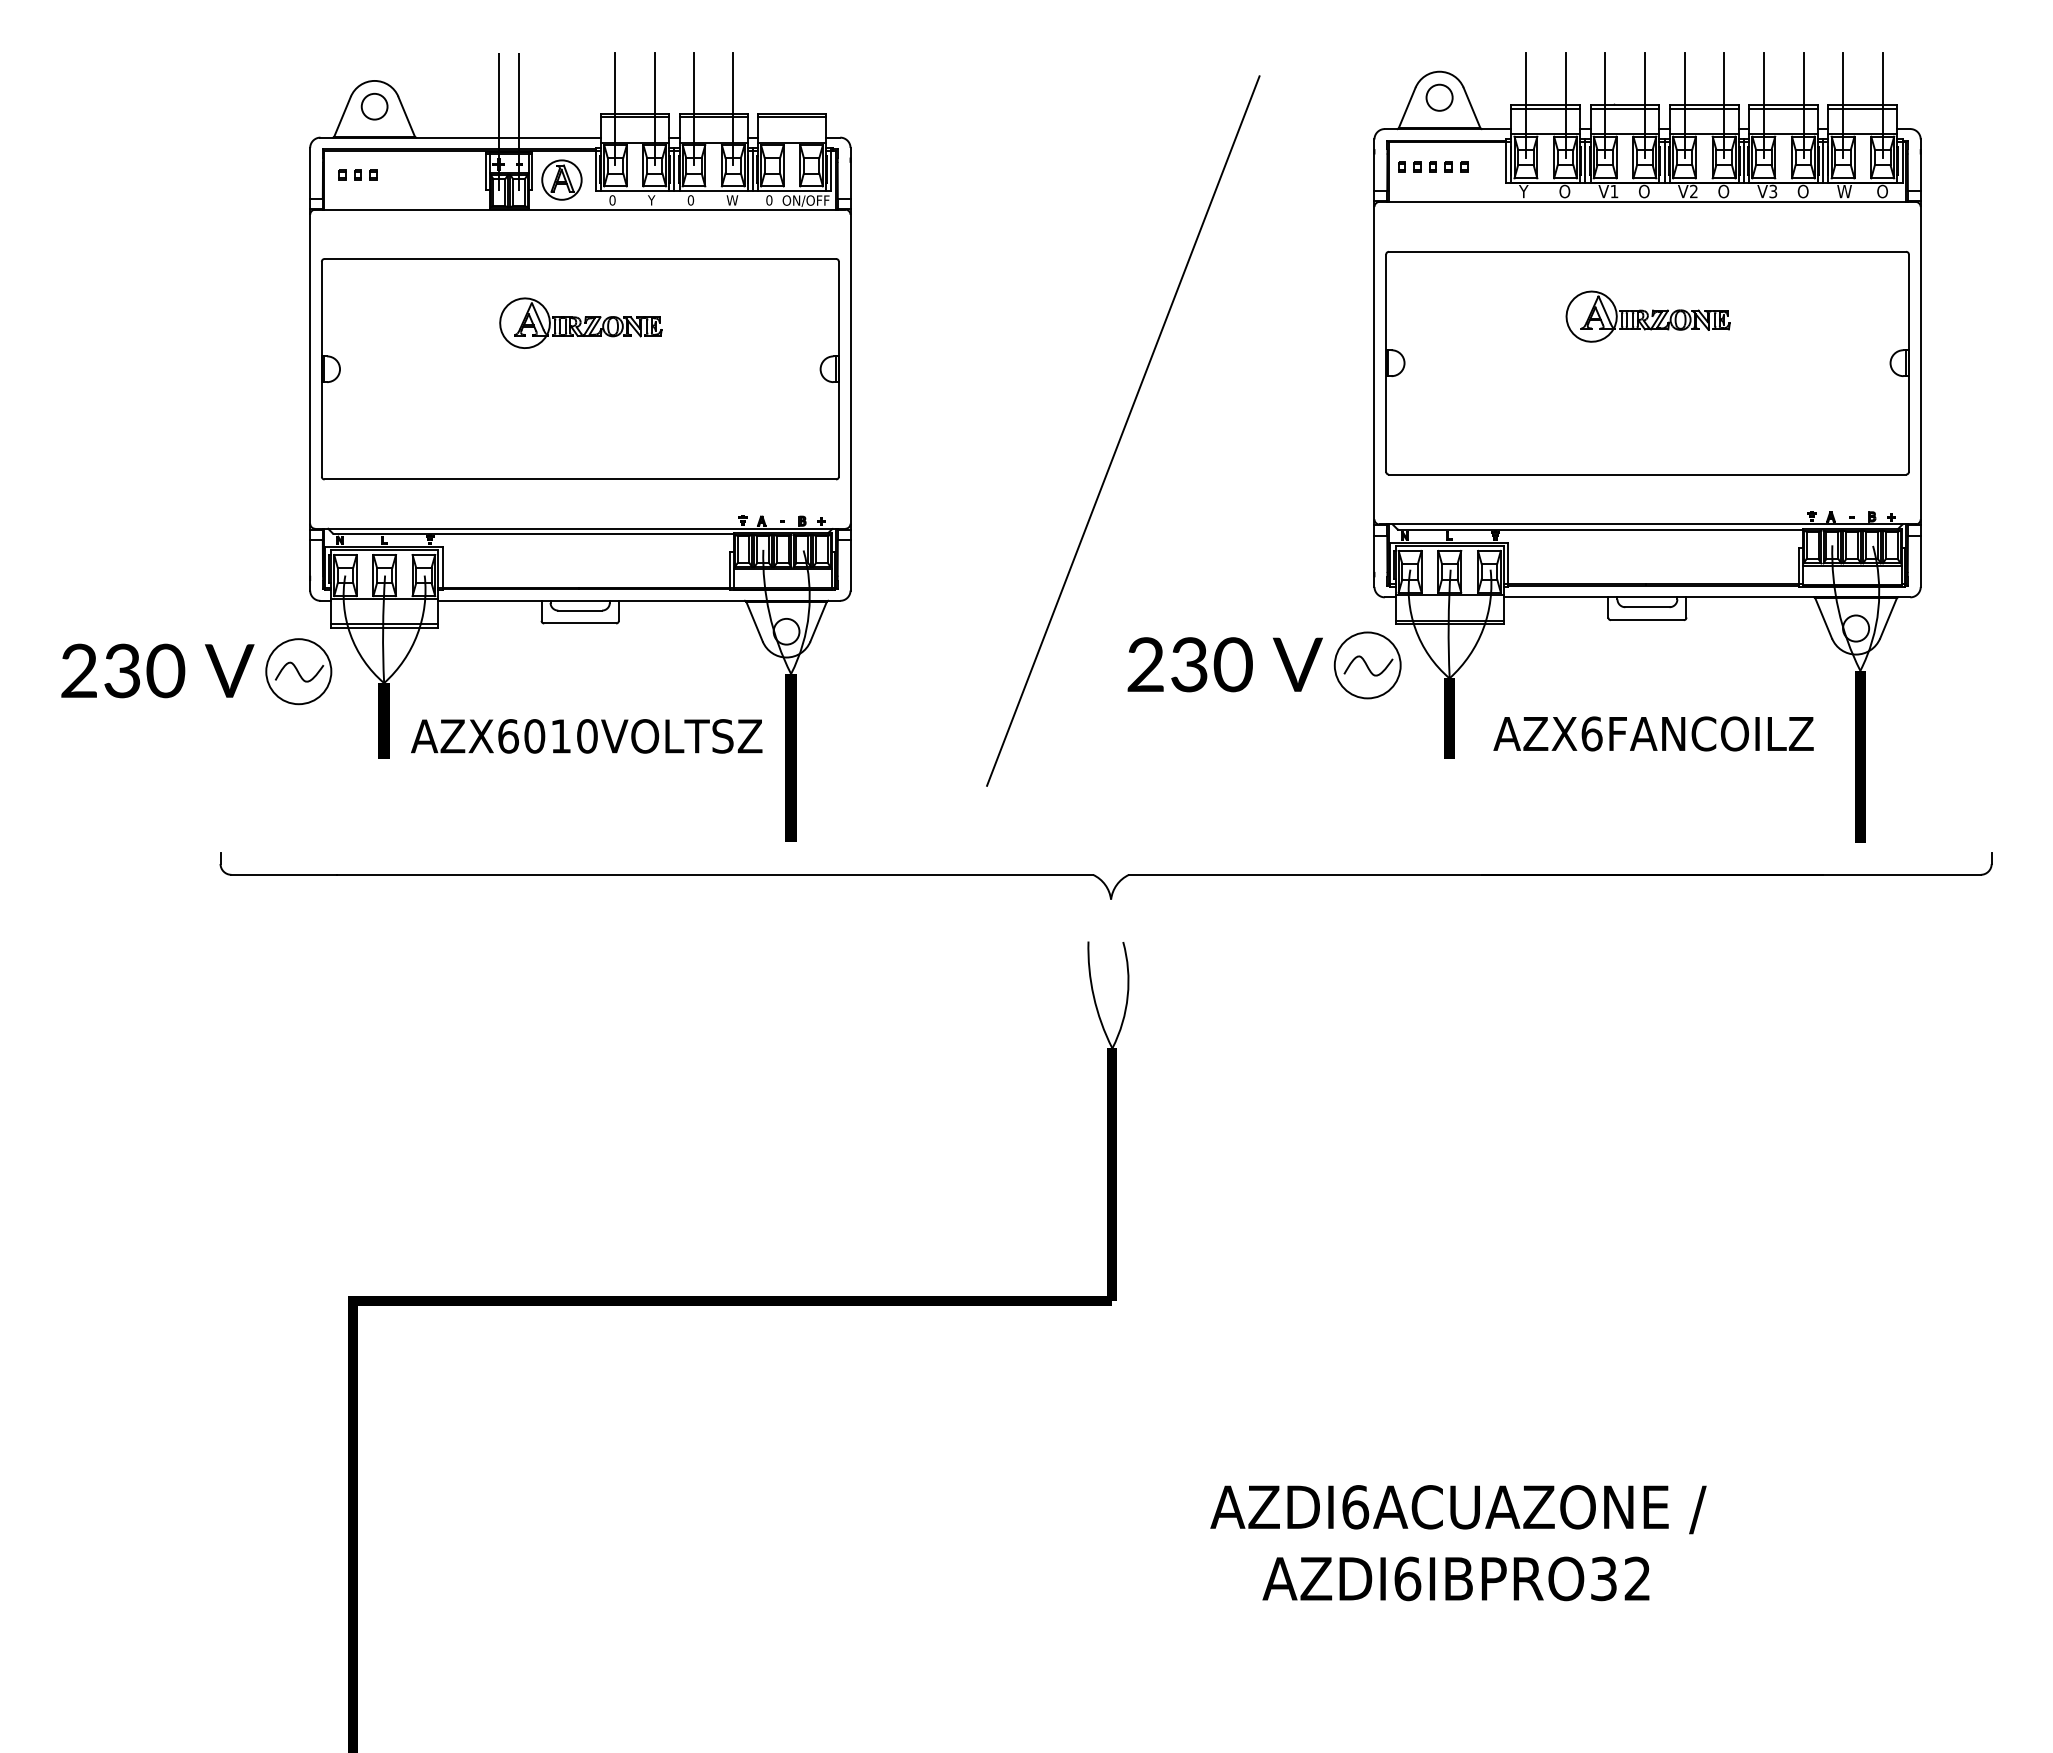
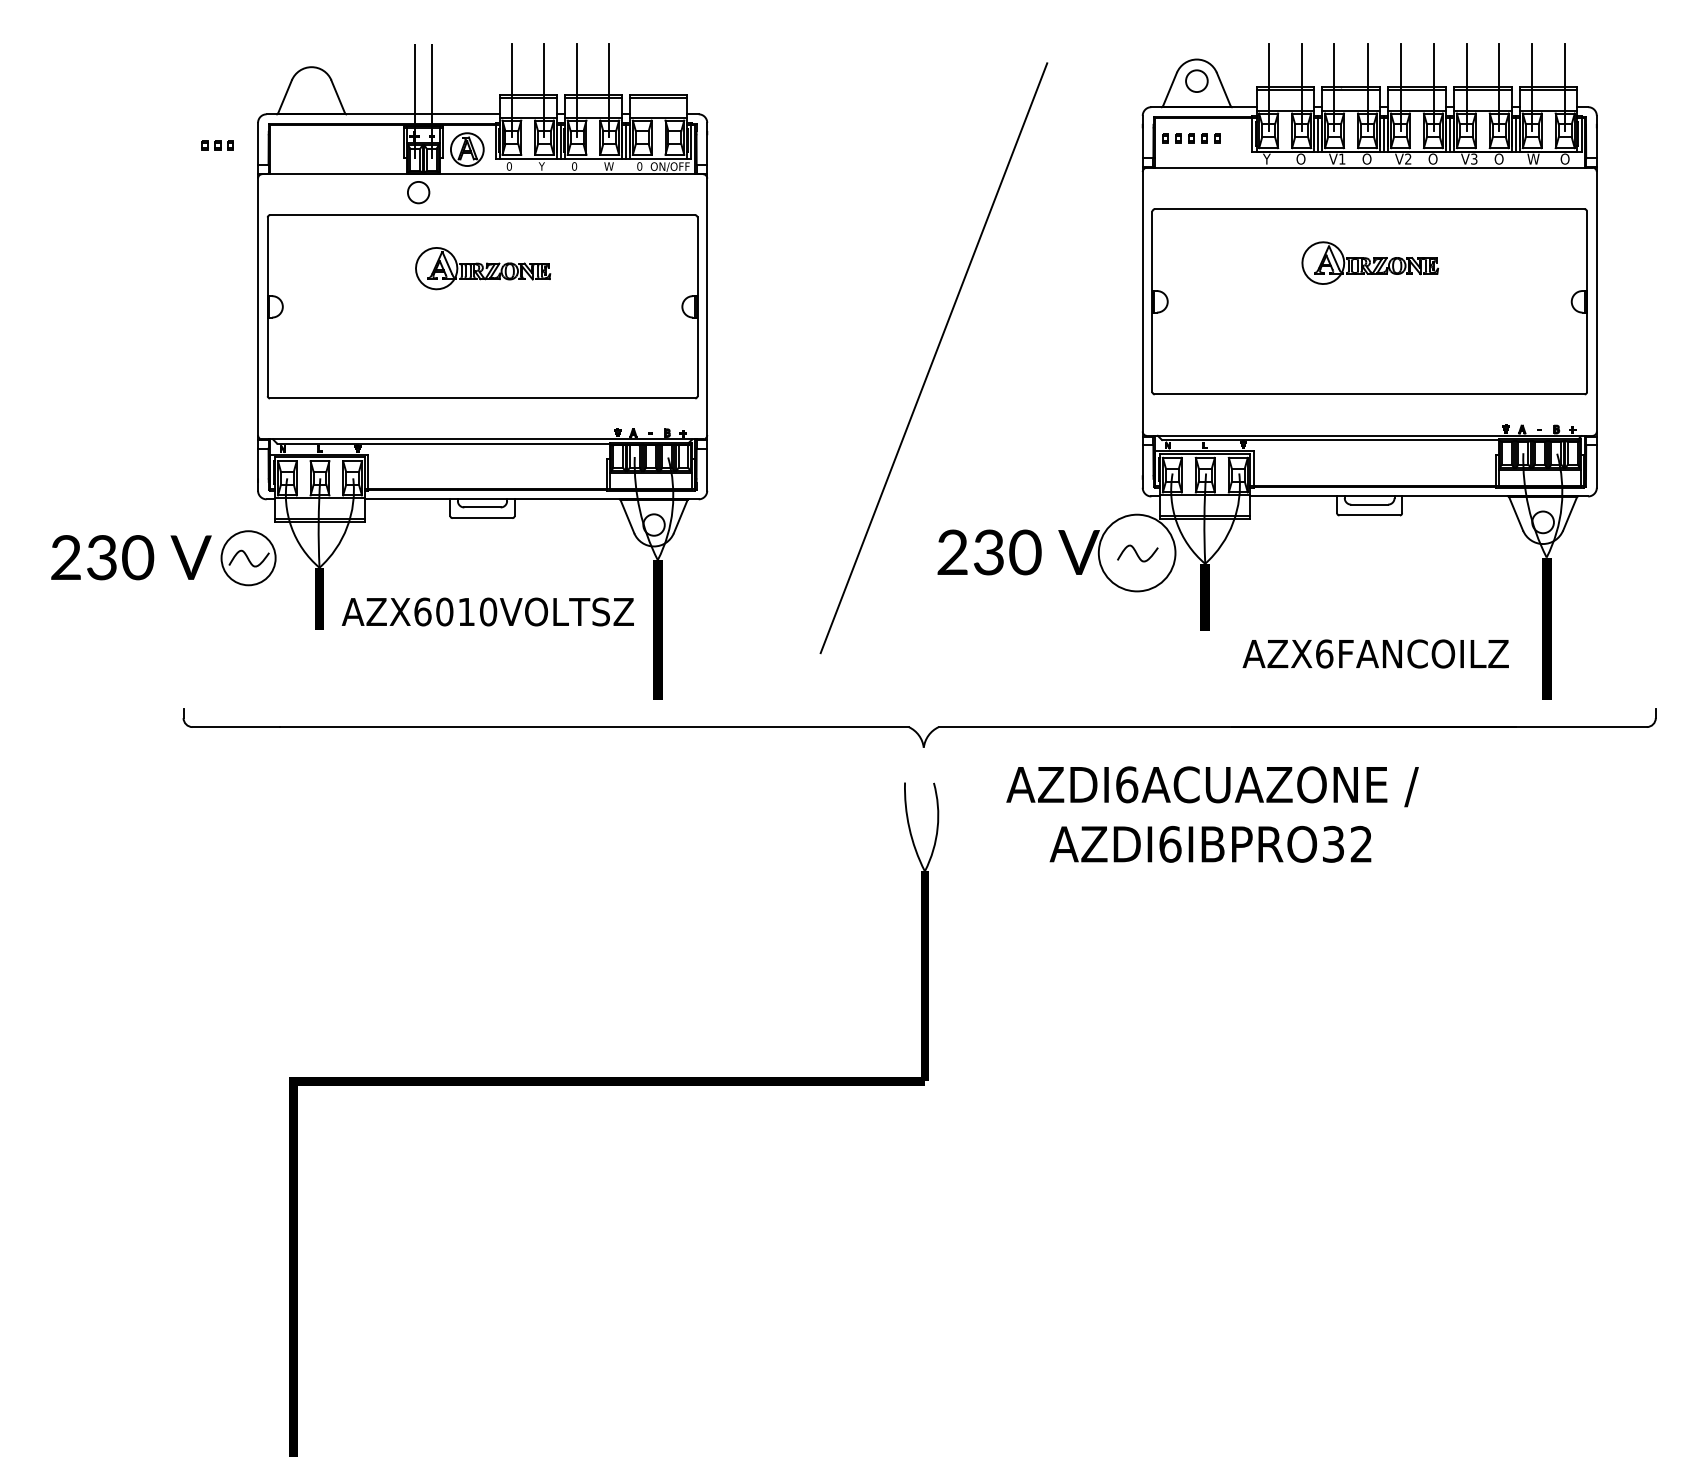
circle: (374, 106) -> (418, 192), moved
part: (357, 175) -> (217, 145), moved
circle: (1366, 664) -> (1136, 552), size x1.4
text: (1653, 733) -> (1375, 653), moved
text: (1458, 1542) -> (1212, 814), moved

